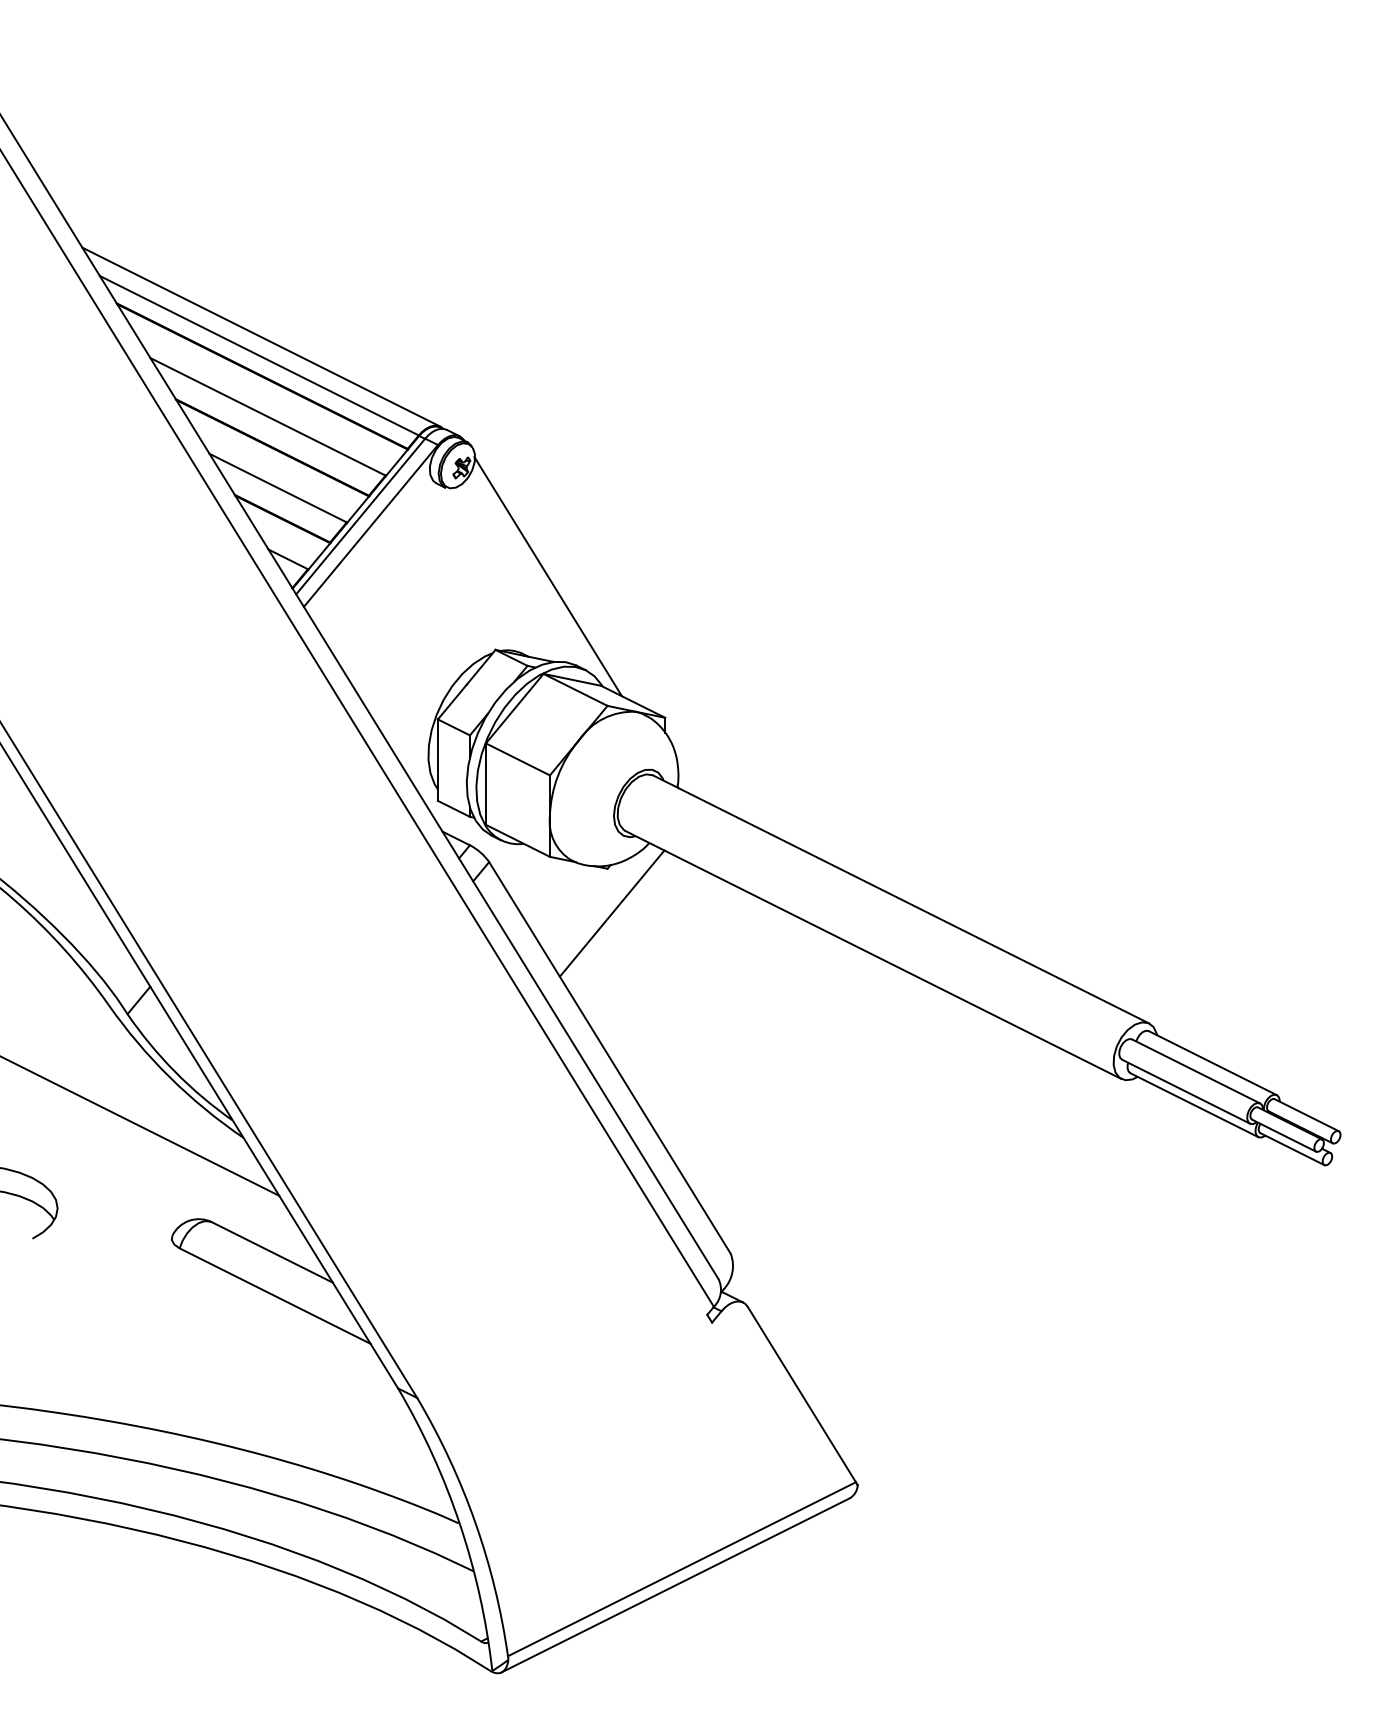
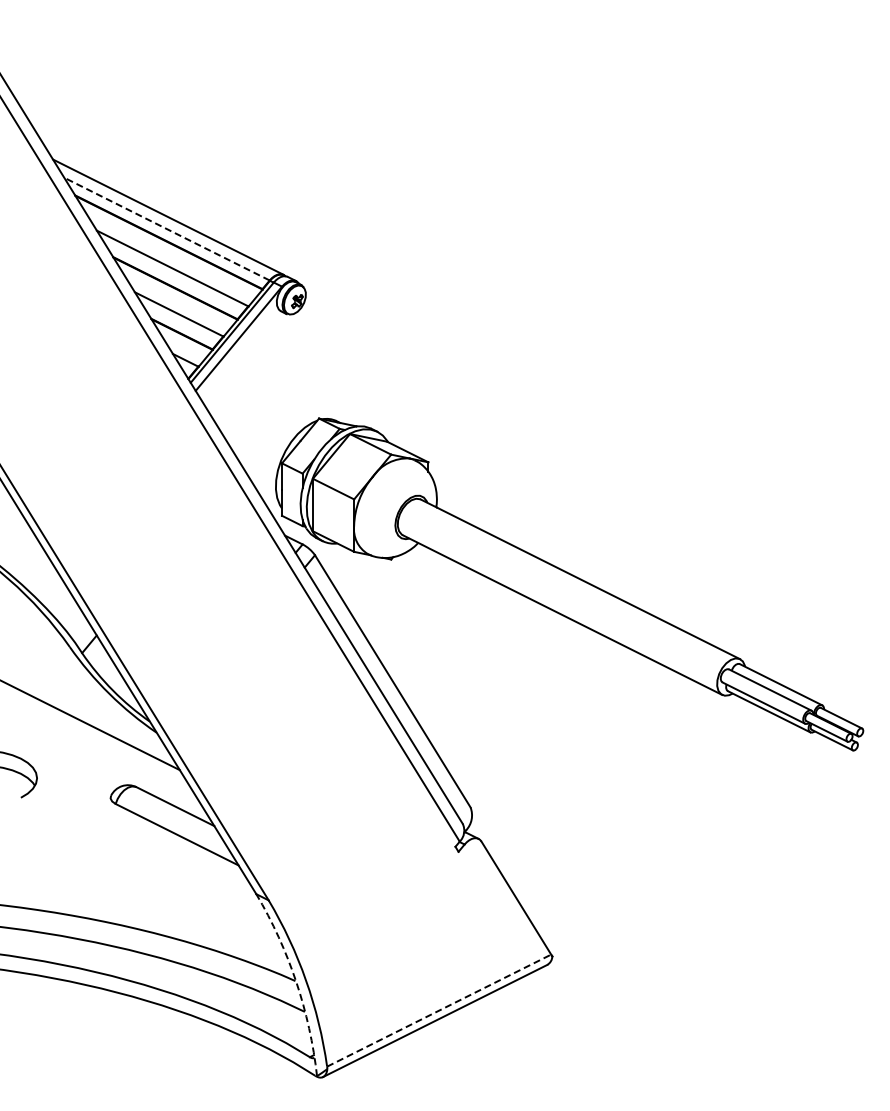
line: (260, 356) -> (167, 229), solid -> dashed
line: (547, 576) -> (352, 371), removed
line: (611, 913) -> (393, 588), removed
arc: (460, 1523) -> (296, 981), solid -> dashed
line: (682, 1569) -> (439, 1010), solid -> dashed

